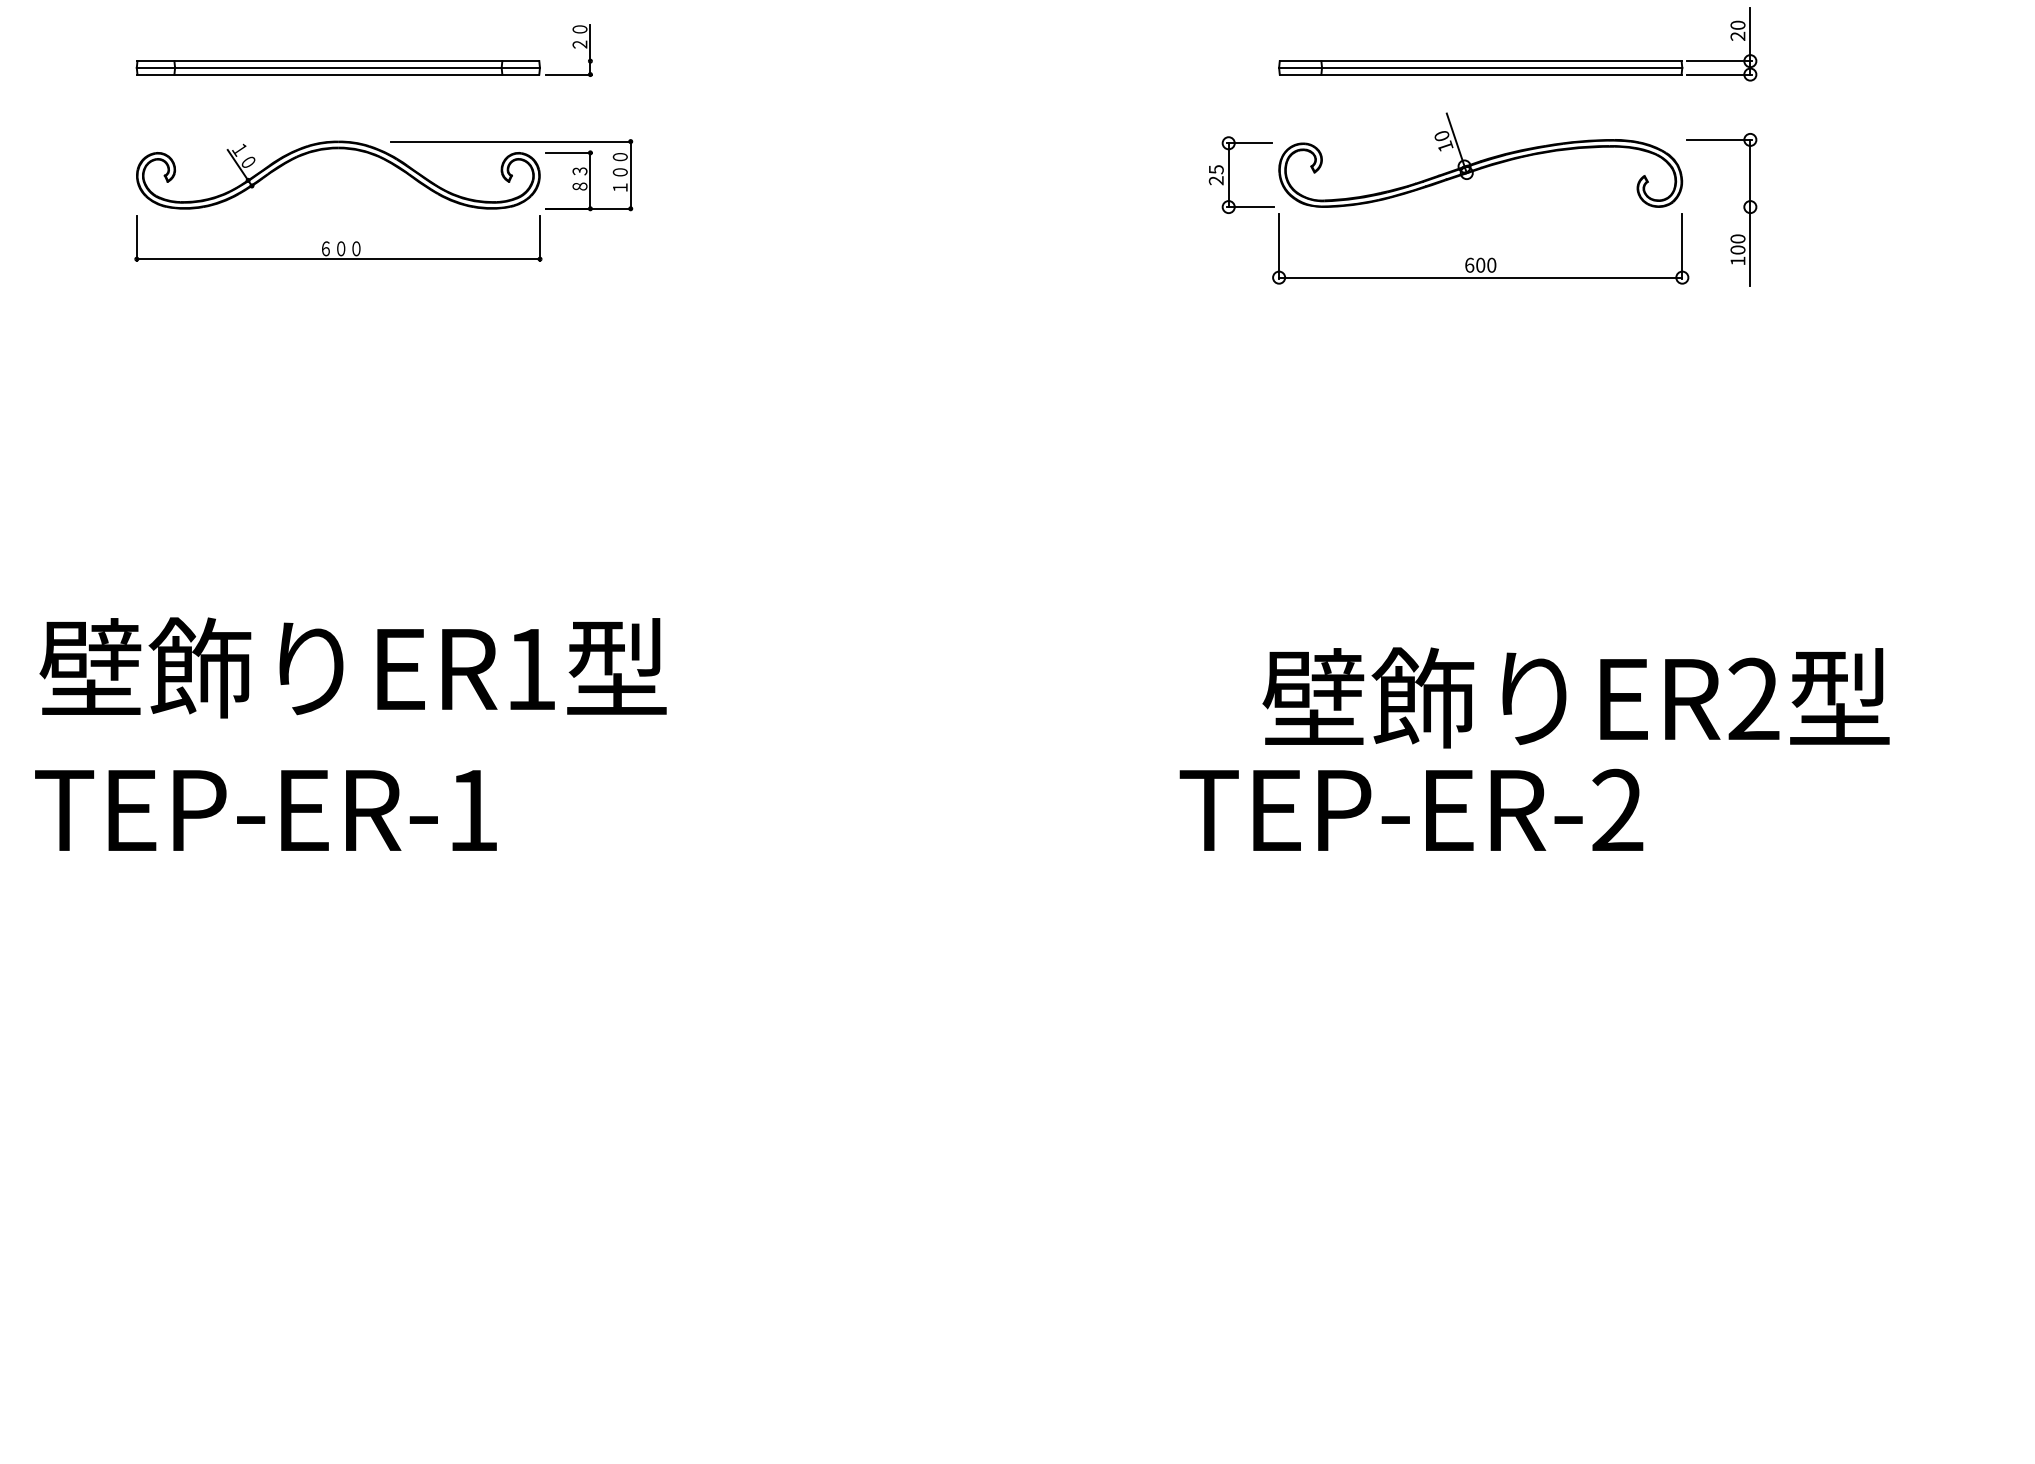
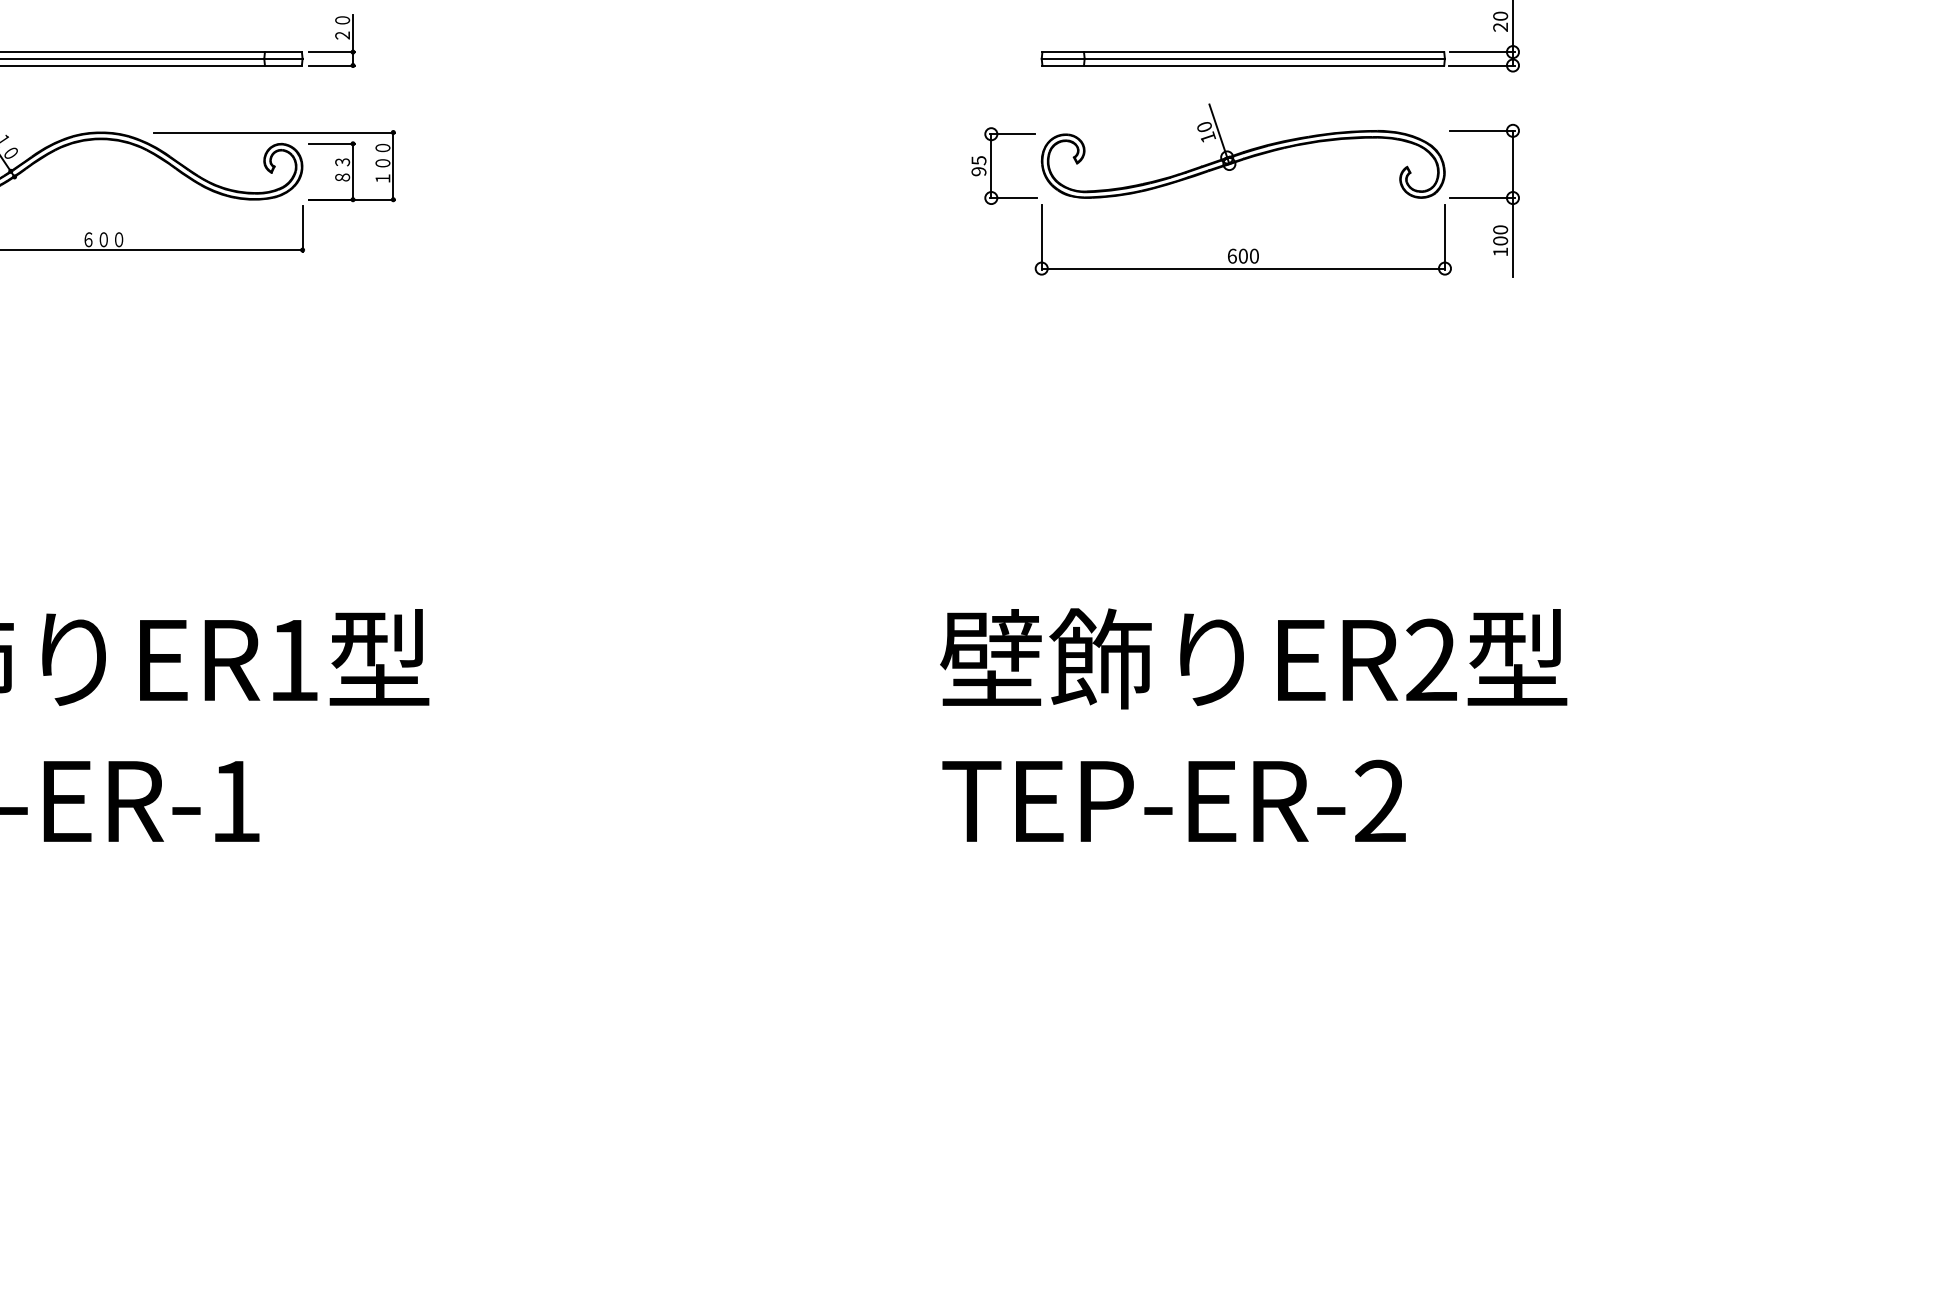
line: (569, 61) -> (332, 52), added
text: (1216, 180) -> (979, 171), 25 -> 95
line: (1719, 207) -> (1482, 198), added
text: (1575, 697) -> (1253, 658), moved

